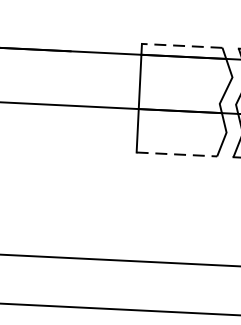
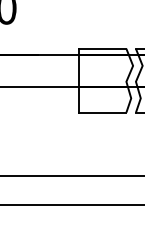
line: (181, 45) -> (102, 48), dashed -> solid
line: (176, 154) -> (102, 112), dashed -> solid

